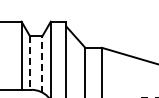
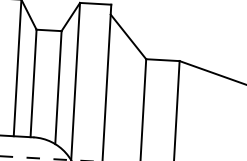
line: (29, 63) -> (32, 84), dashed -> solid
line: (42, 63) -> (58, 85), dashed -> solid

